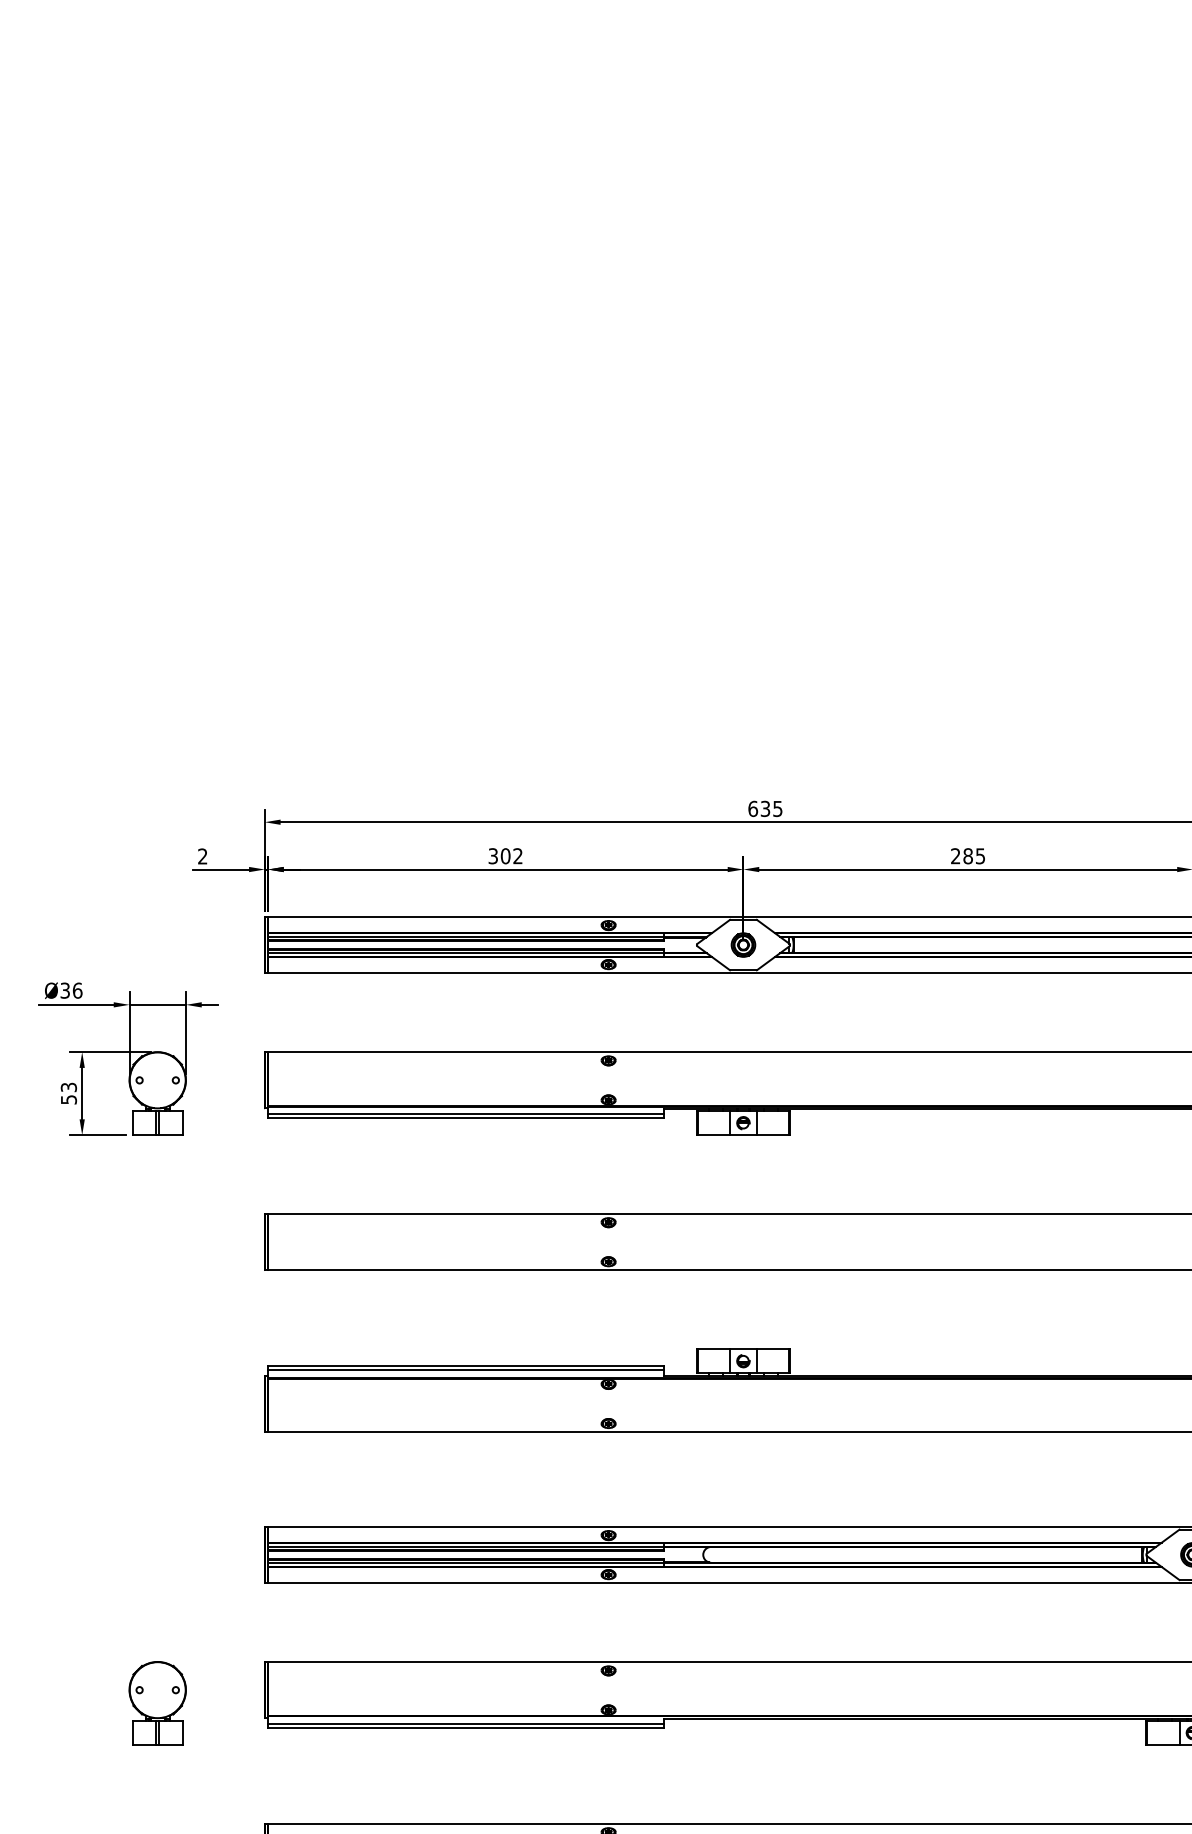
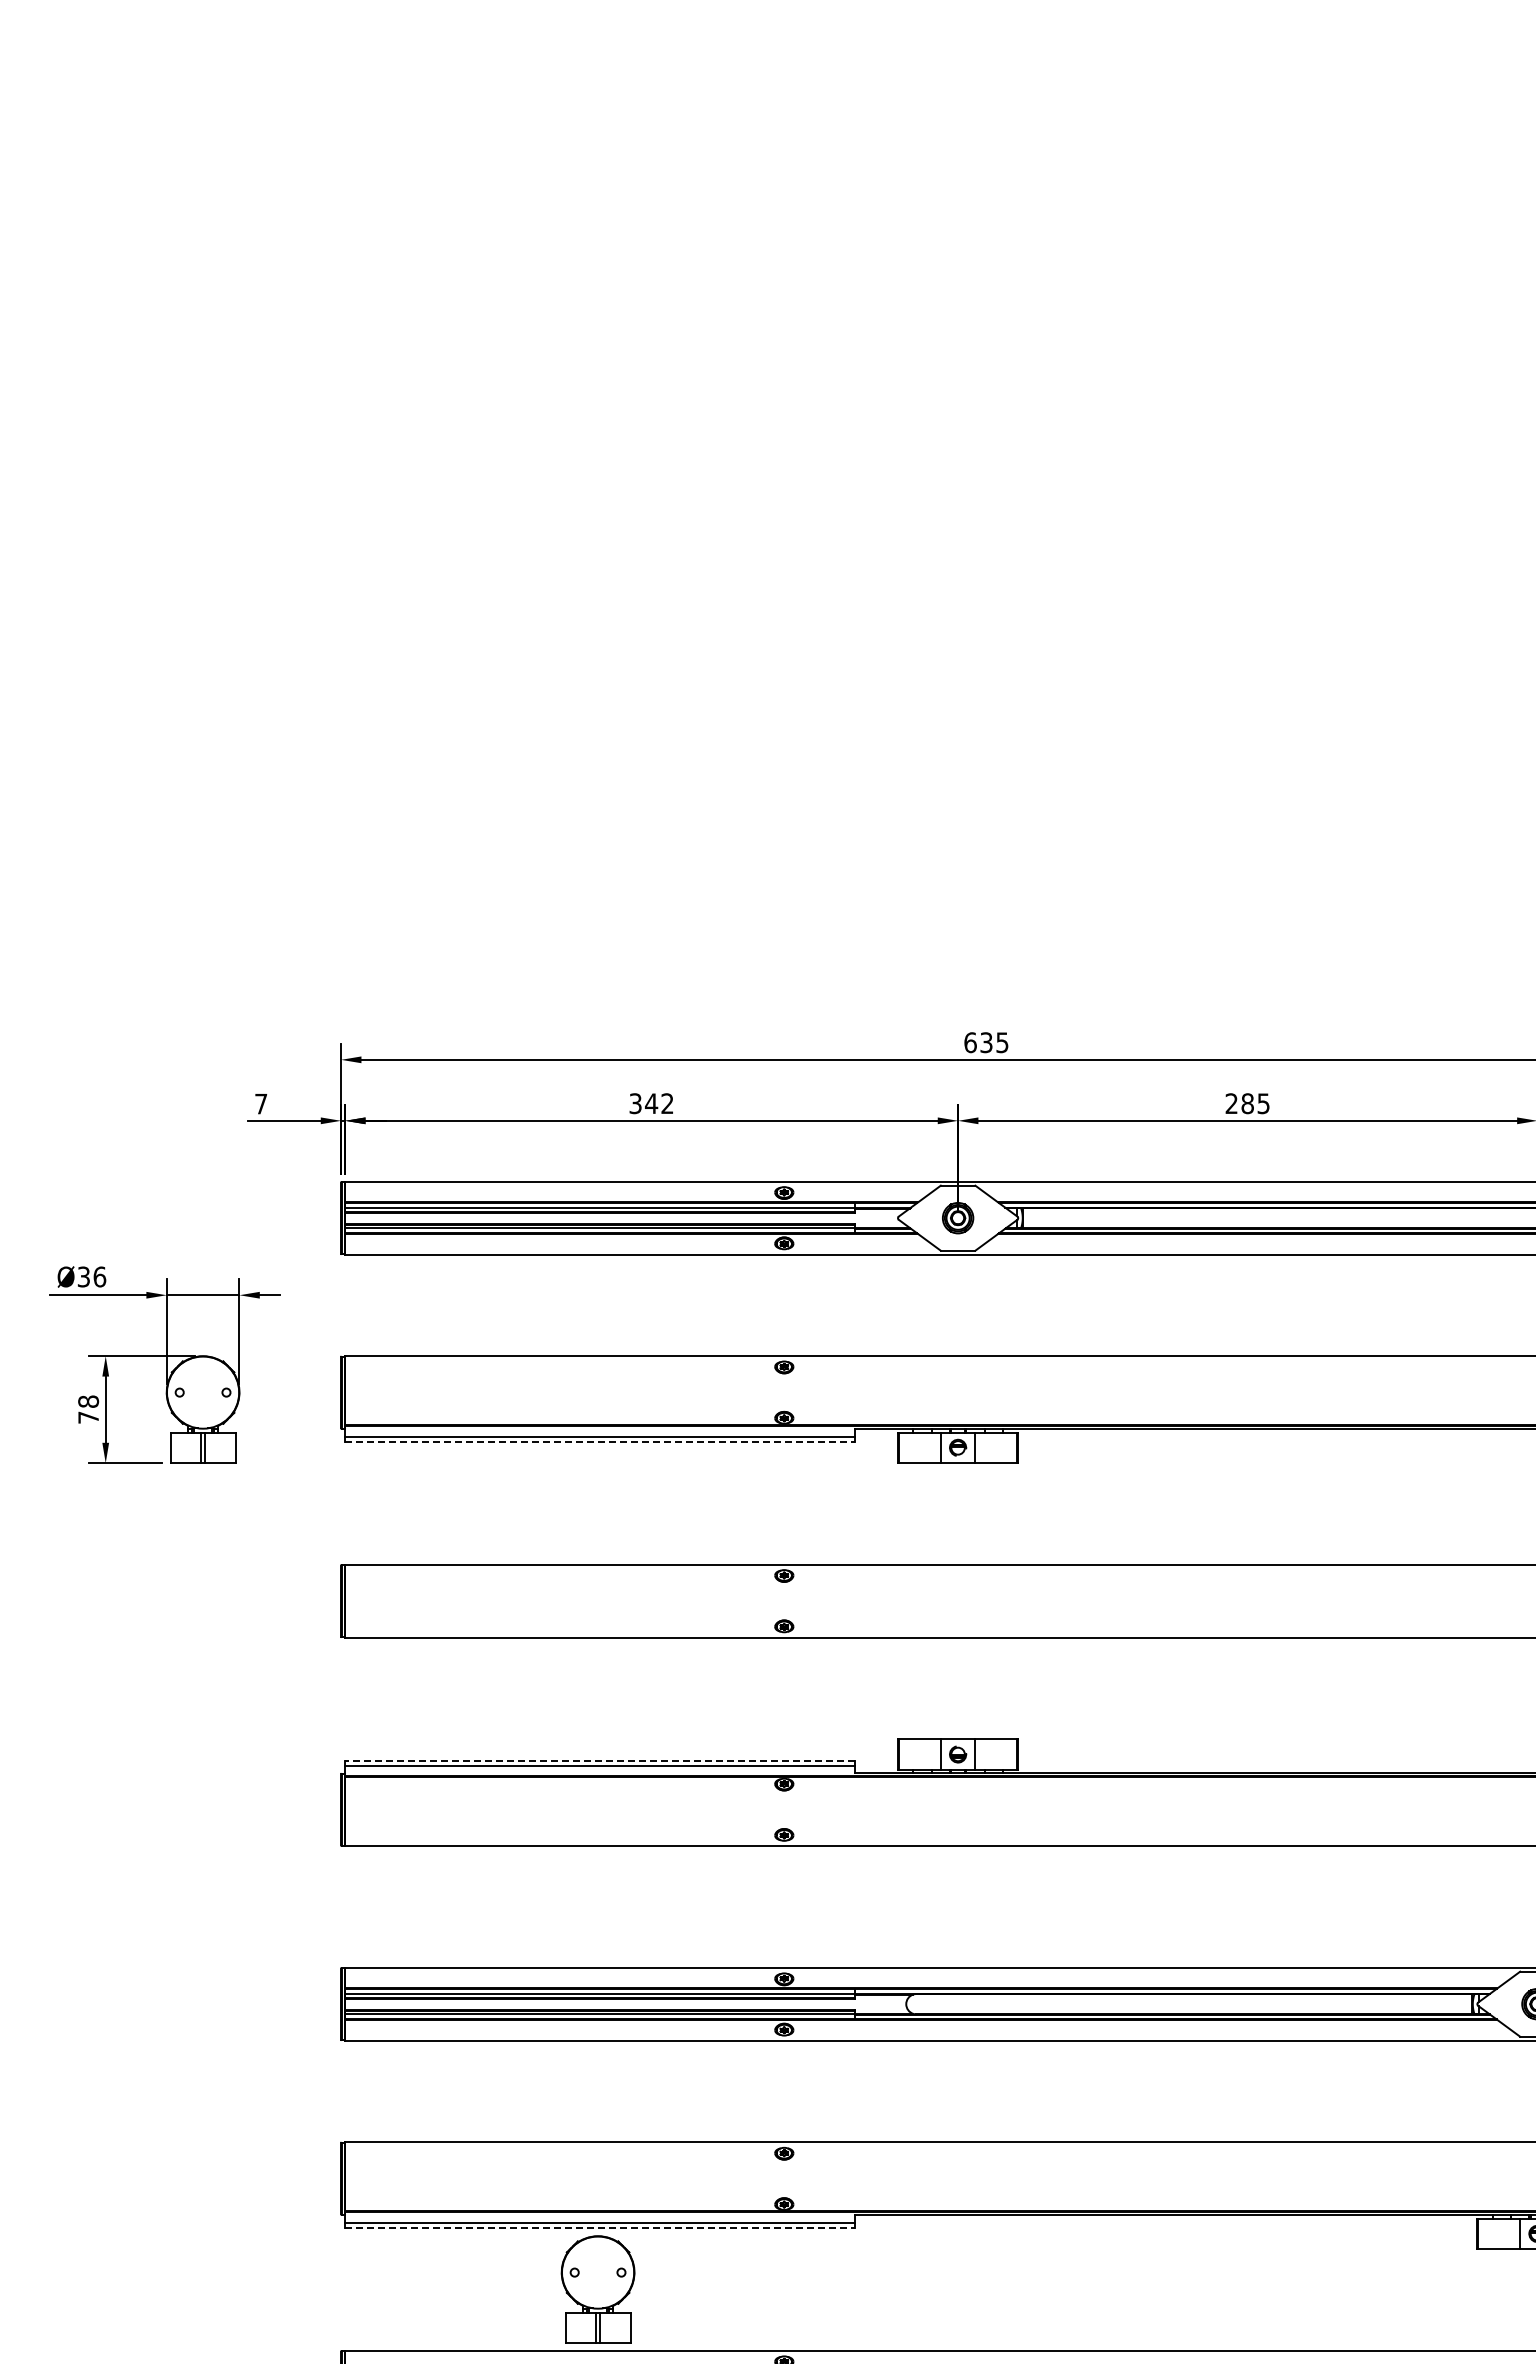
text: (203, 856) -> (261, 1103), 2 -> 7
text: (505, 856) -> (651, 1103), 302 -> 342
text: (68, 1093) -> (88, 1409), 53 -> 78
line: (466, 1118) -> (600, 1441), solid -> dashed
line: (465, 1365) -> (599, 1760), solid -> dashed
part: (157, 1703) -> (597, 2289), moved
line: (466, 1728) -> (600, 2227), solid -> dashed

